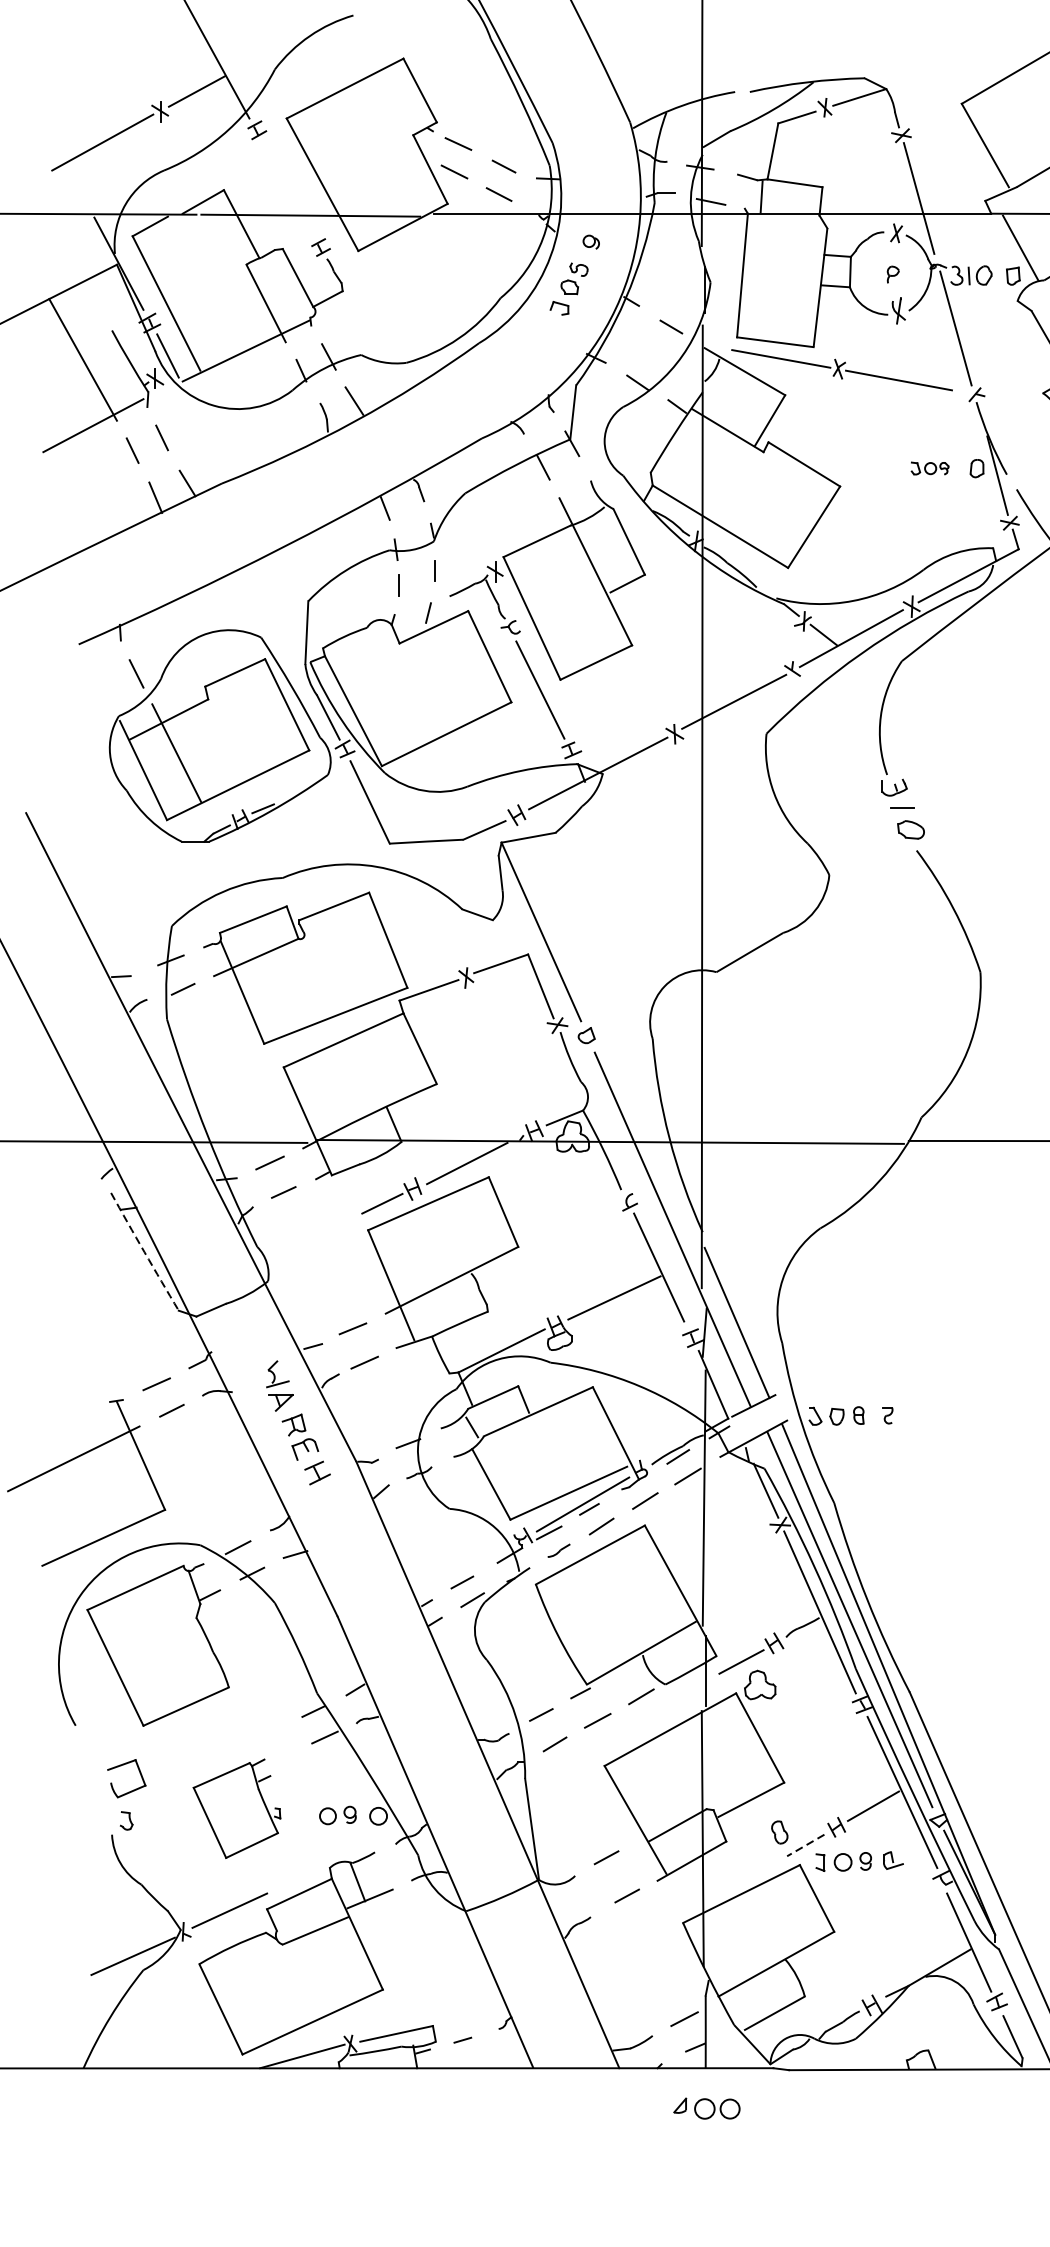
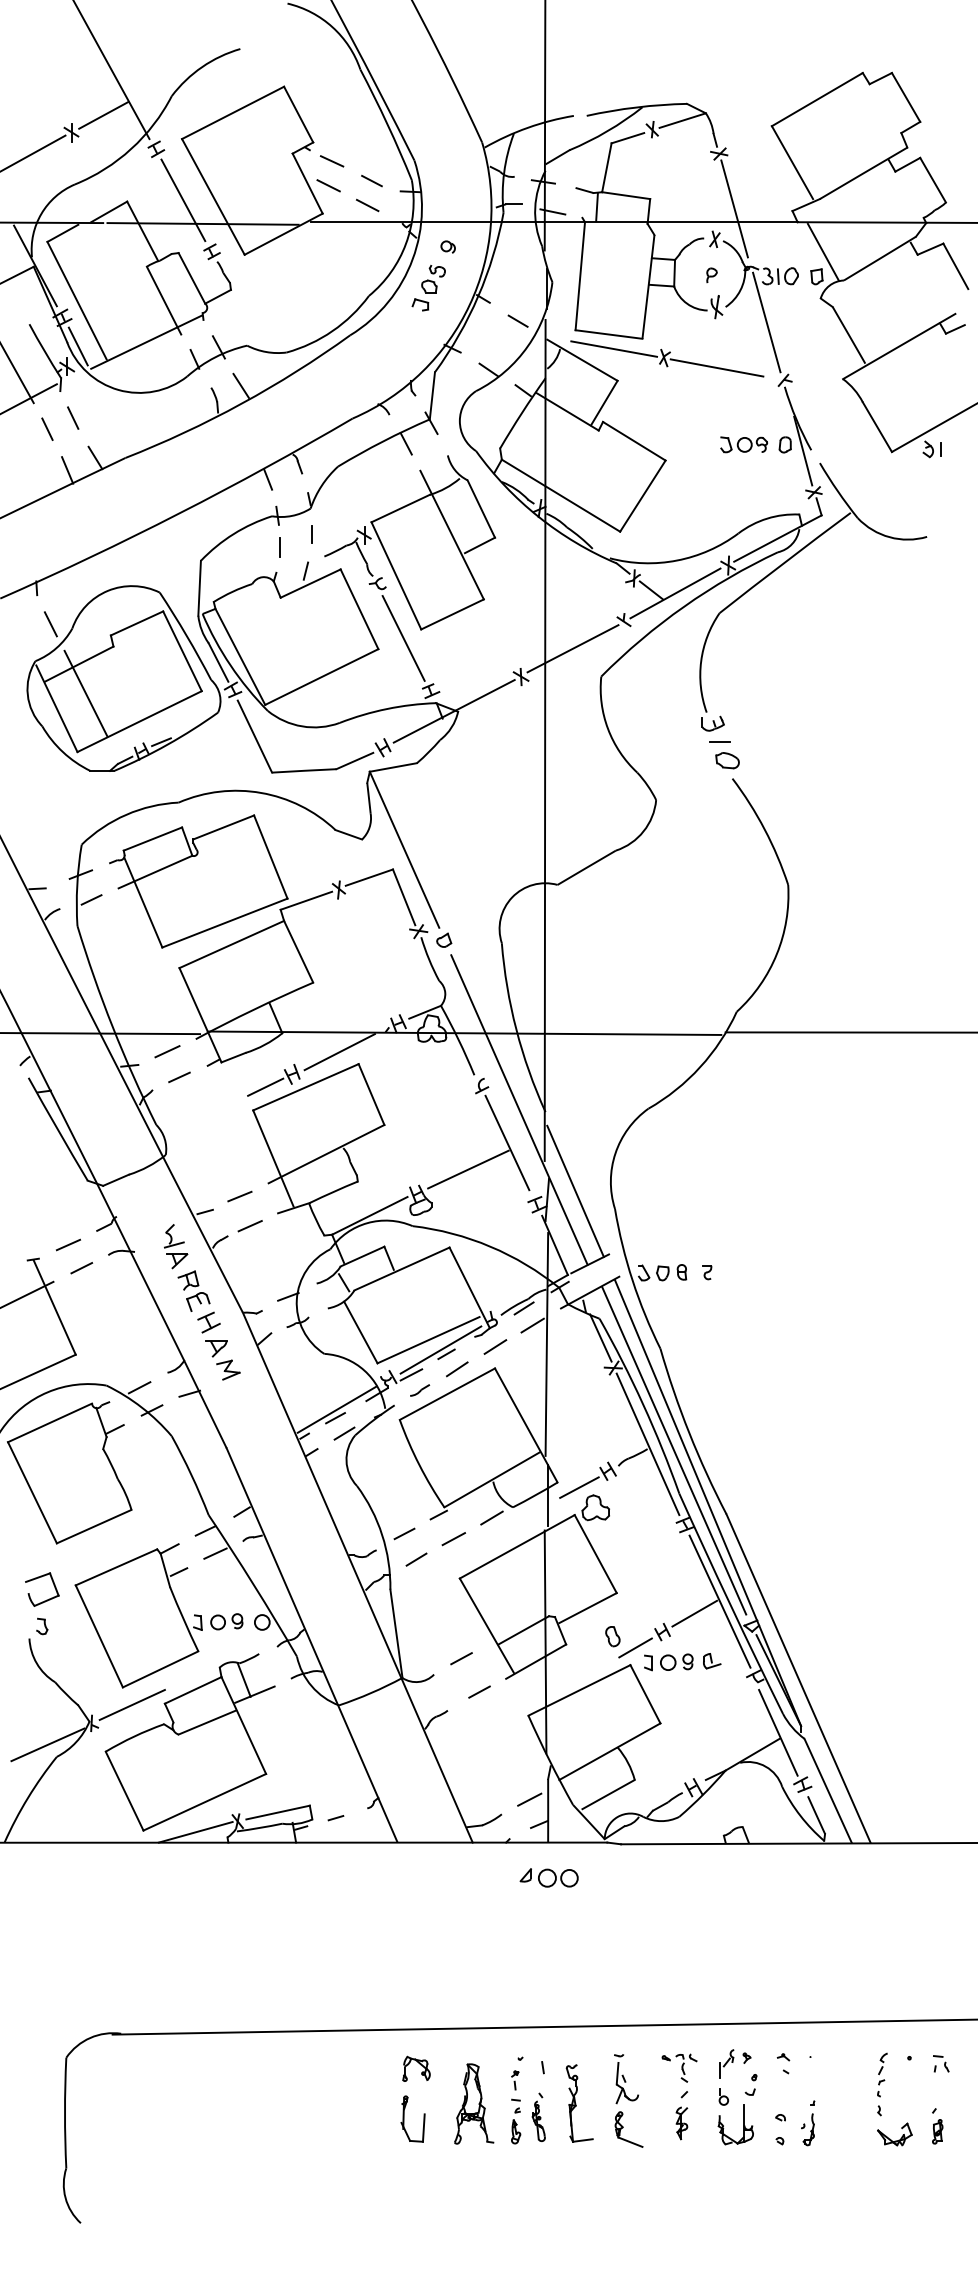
line: (288, 188) -> (183, 200), added
part: (930, 468) -> (744, 444), size x1.43
arc: (144, 1252) -> (57, 1129), dashed -> solid
part: (332, 1516) -> (222, 1360), added
line: (463, 1572) -> (336, 1409), added
part: (236, 1808) -> (138, 1615), size x1.67
line: (805, 1844) -> (635, 1647), dashed -> solid

